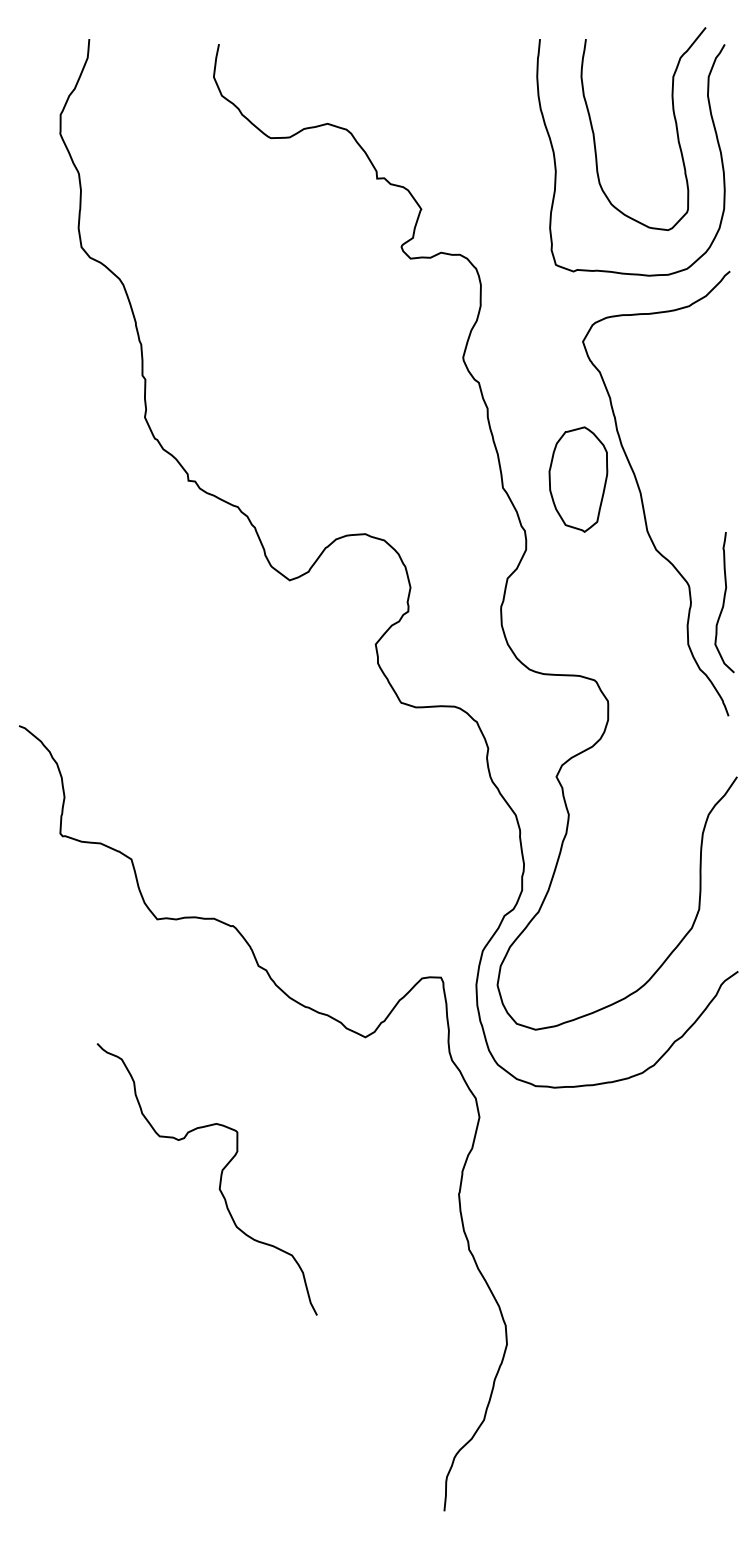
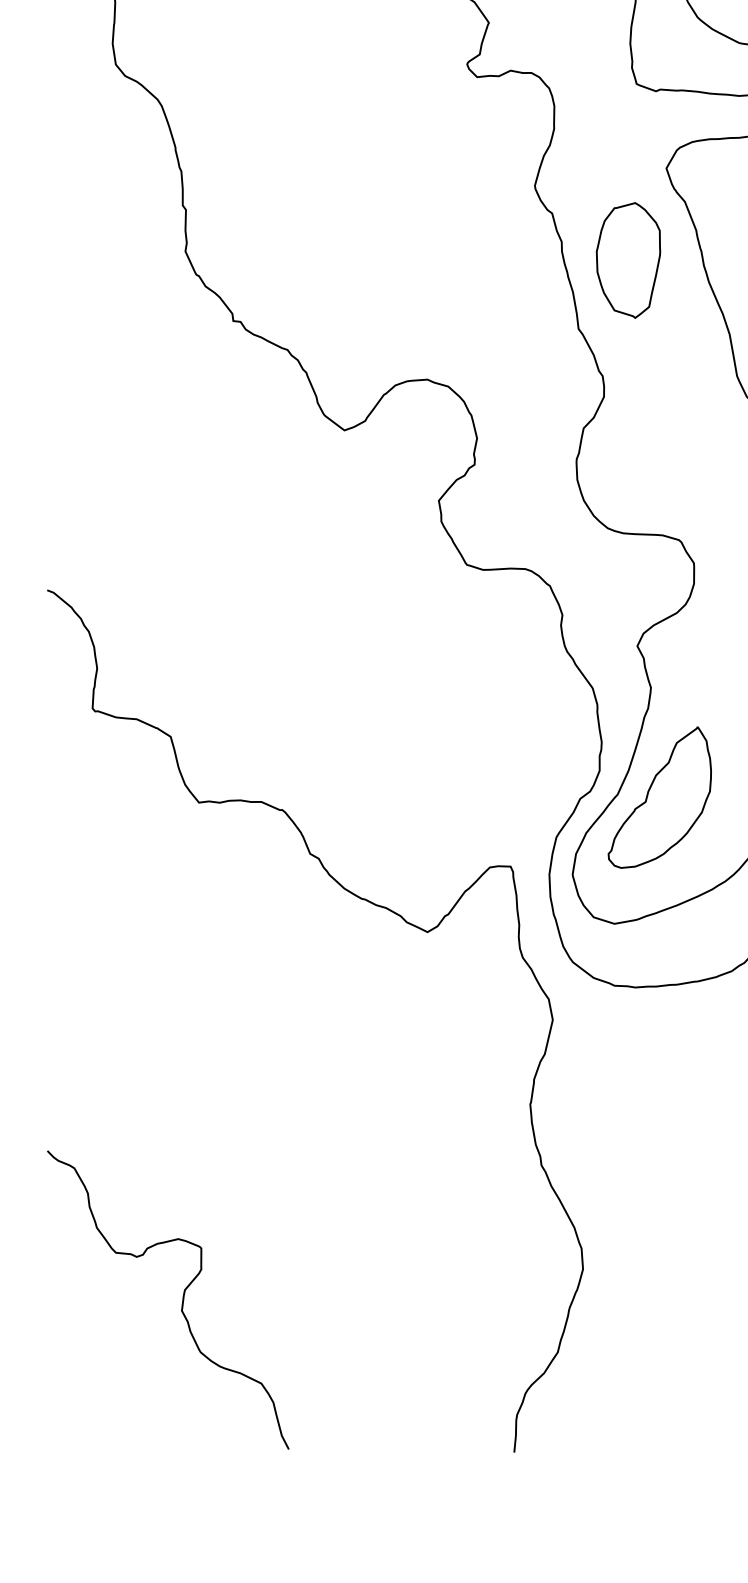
part: (578, 479) -> (628, 260), moved
part: (576, 914) -> (659, 797), added
curve: (219, 1180) -> (181, 1301), moved

